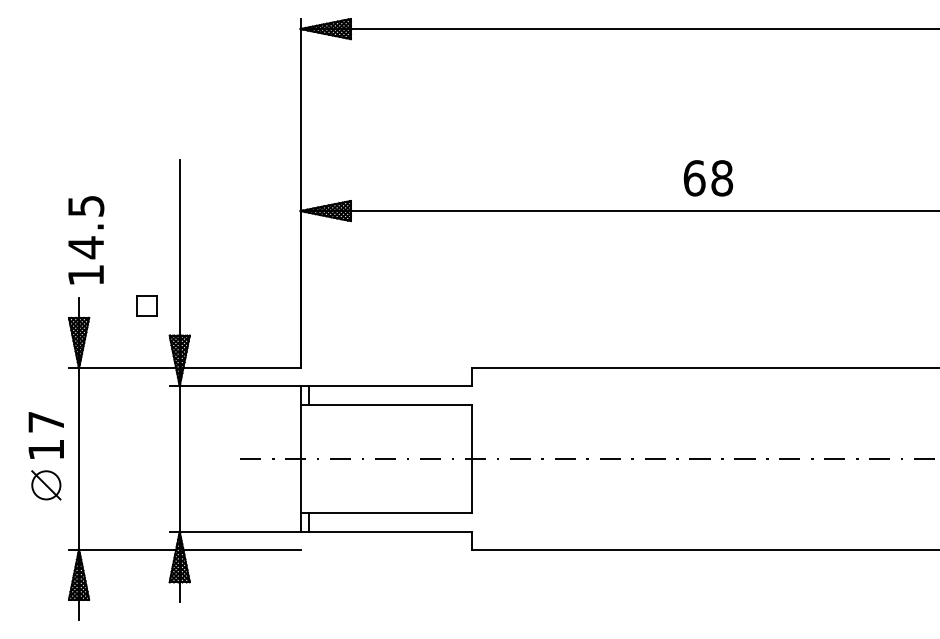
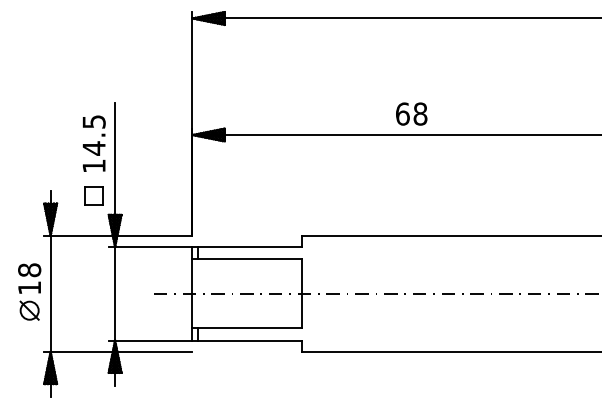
text: (708, 177) -> (411, 113), moved
text: (85, 239) -> (93, 143), moved
part: (146, 305) -> (93, 195), size x1.43
text: (46, 422) -> (29, 270), 17 -> 18

